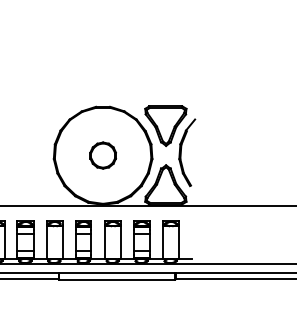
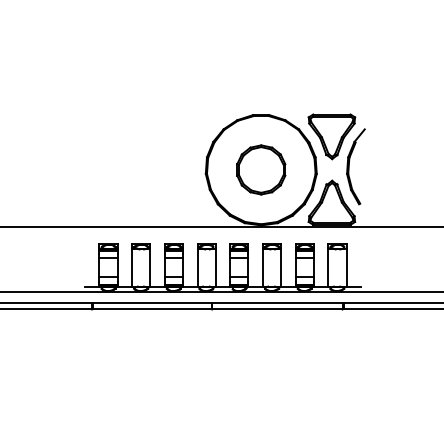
part: (103, 155) -> (261, 169), size x1.67

